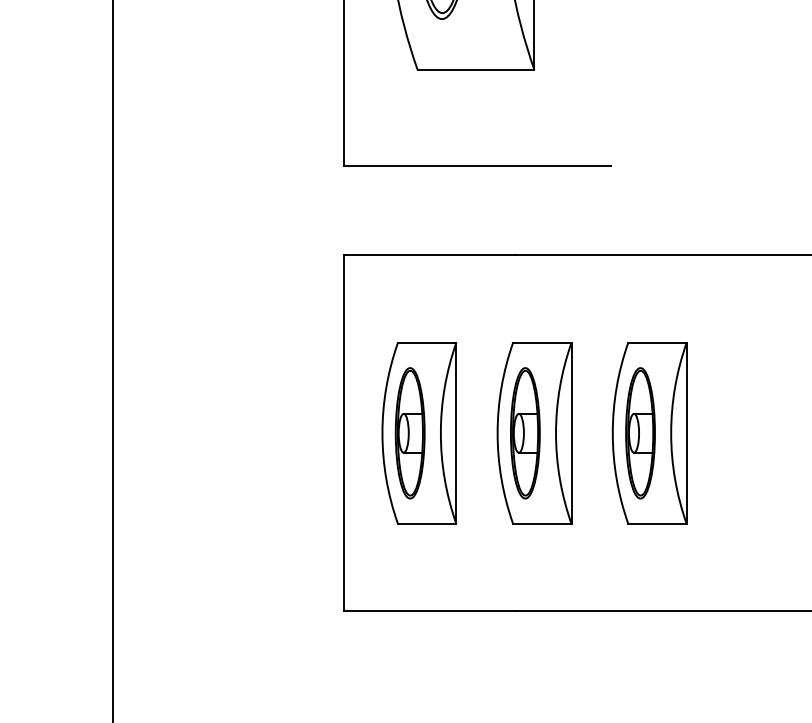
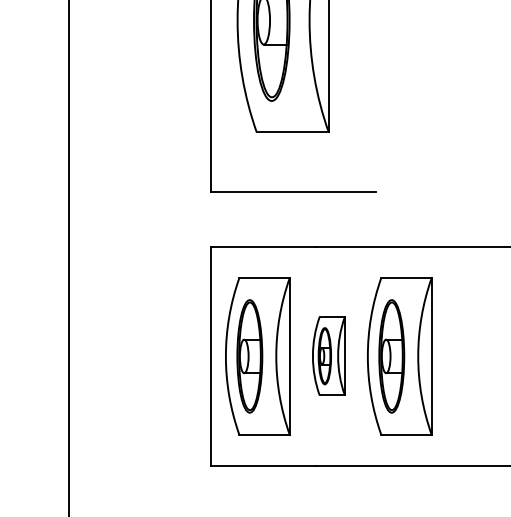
part: (418, 432) -> (257, 355), size x1.4
part: (534, 432) -> (328, 355), size x0.7
part: (649, 432) -> (399, 355), size x1.4

